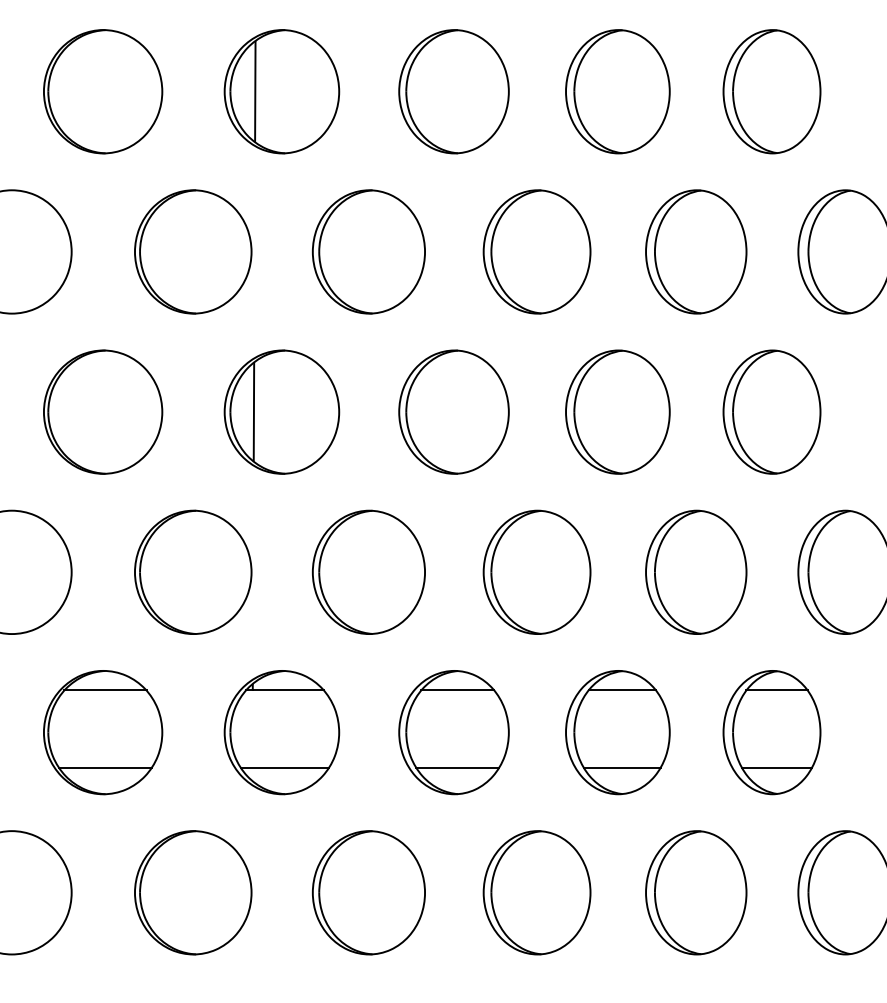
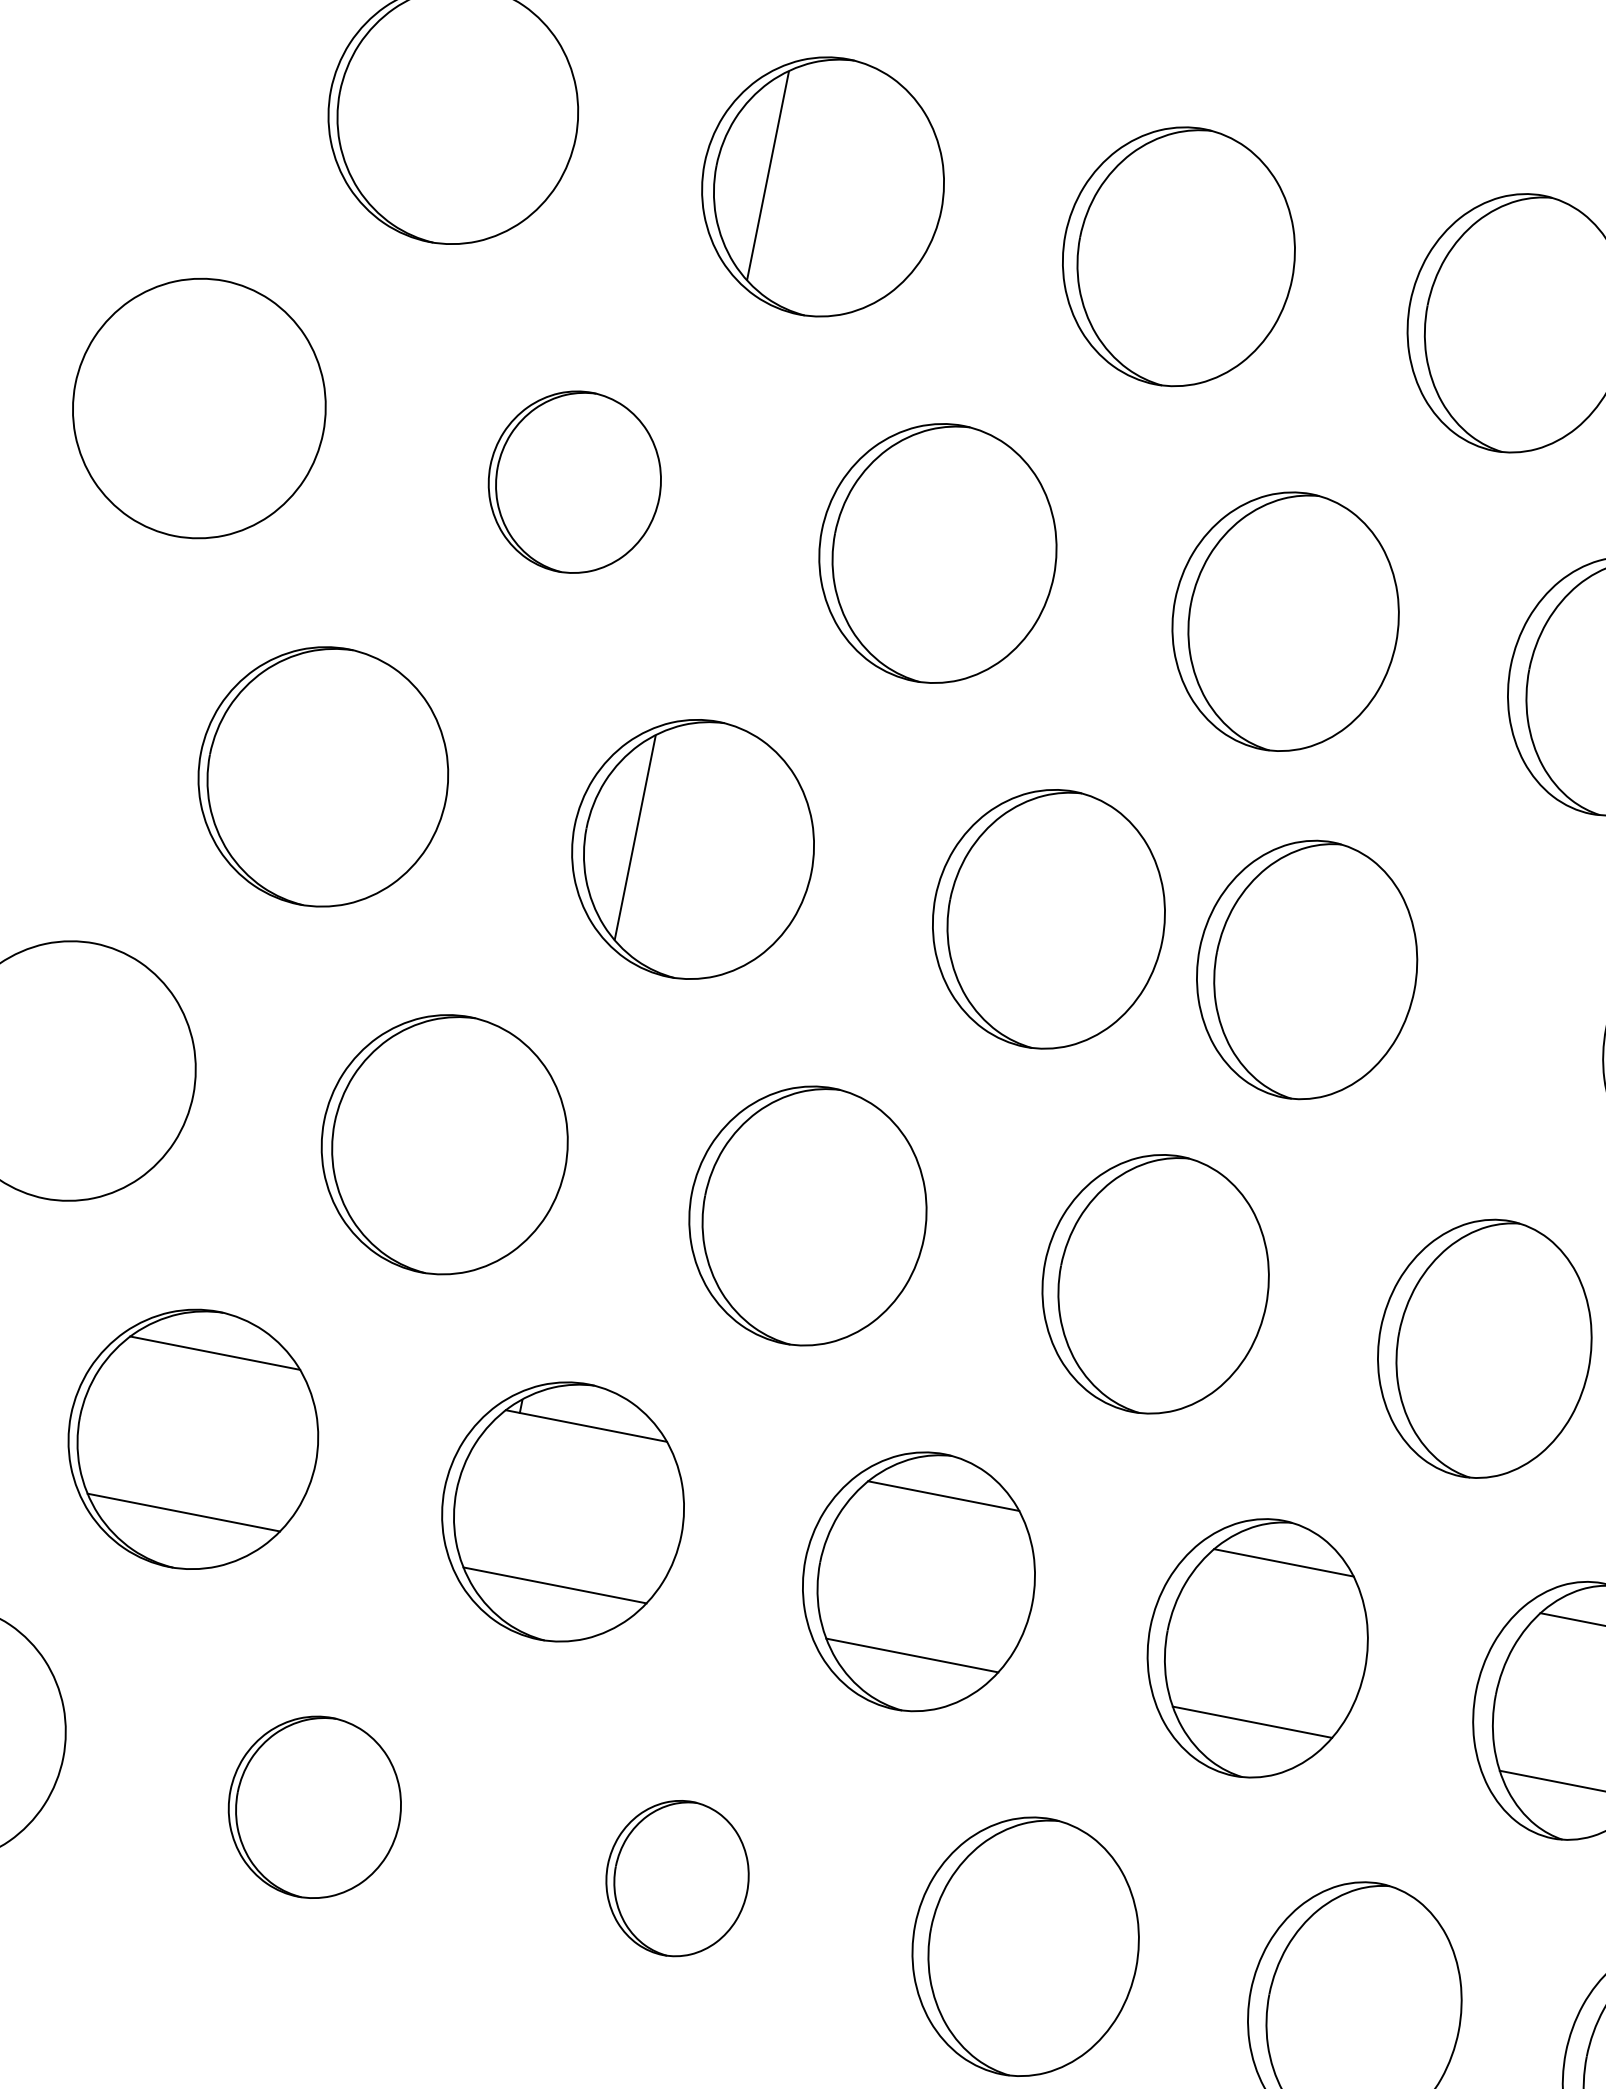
part: (193, 251) -> (575, 481), size x0.7
part: (617, 411) -> (1306, 968), moved
part: (193, 892) -> (315, 1806), size x0.7
part: (368, 892) -> (677, 1877), size x0.6

